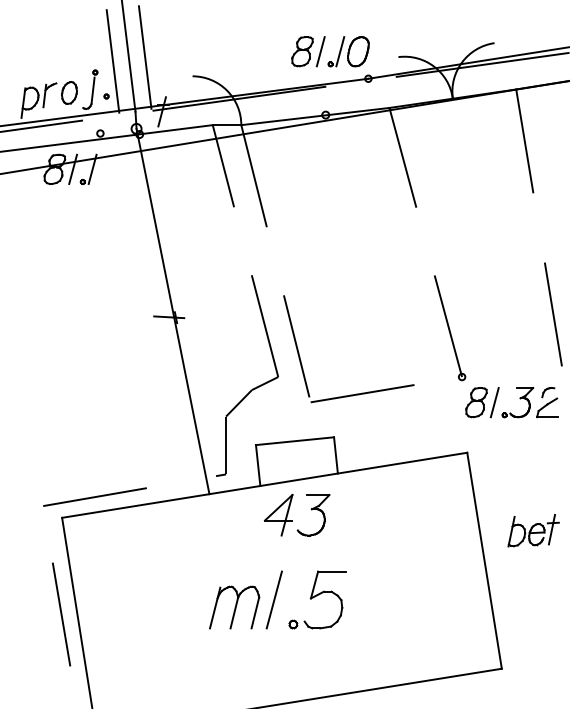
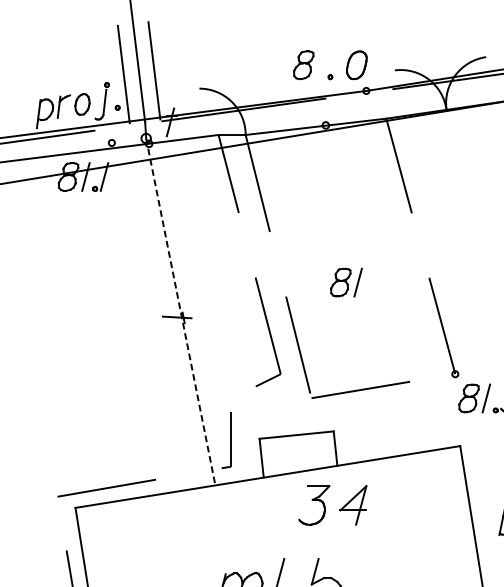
line: (320, 51) -> (320, 65), removed
line: (340, 51) -> (339, 65), removed
part: (347, 280) -> (346, 282), added
line: (173, 312) -> (181, 312), solid -> dashed
line: (239, 403) -> (243, 399), removed
part: (278, 514) -> (353, 504), moved
line: (332, 571) -> (332, 558), removed

